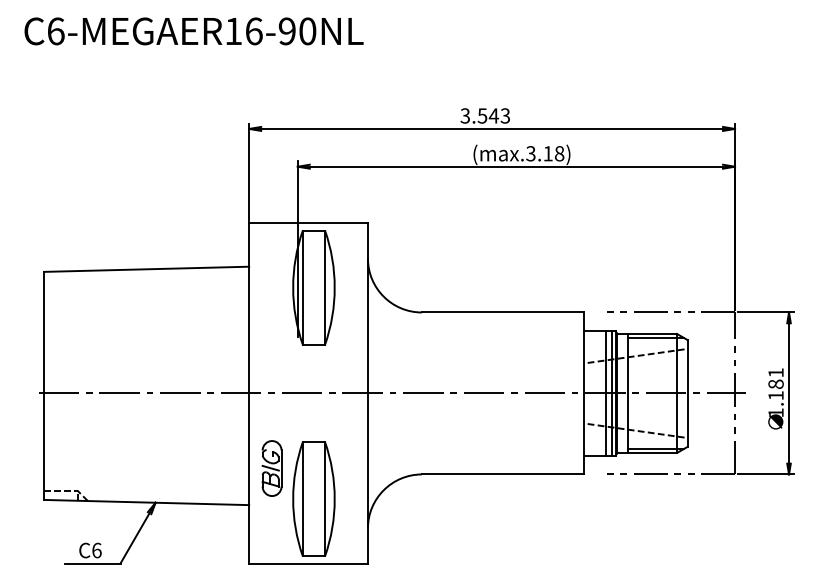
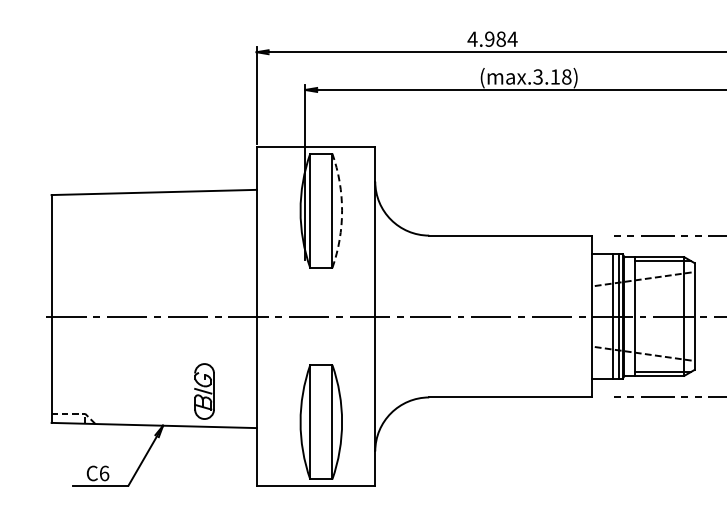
text: (485, 115) -> (492, 38), 3.543 -> 4.984
arc: (334, 287) -> (341, 210), solid -> dashed
part: (271, 468) -> (203, 391), moved

